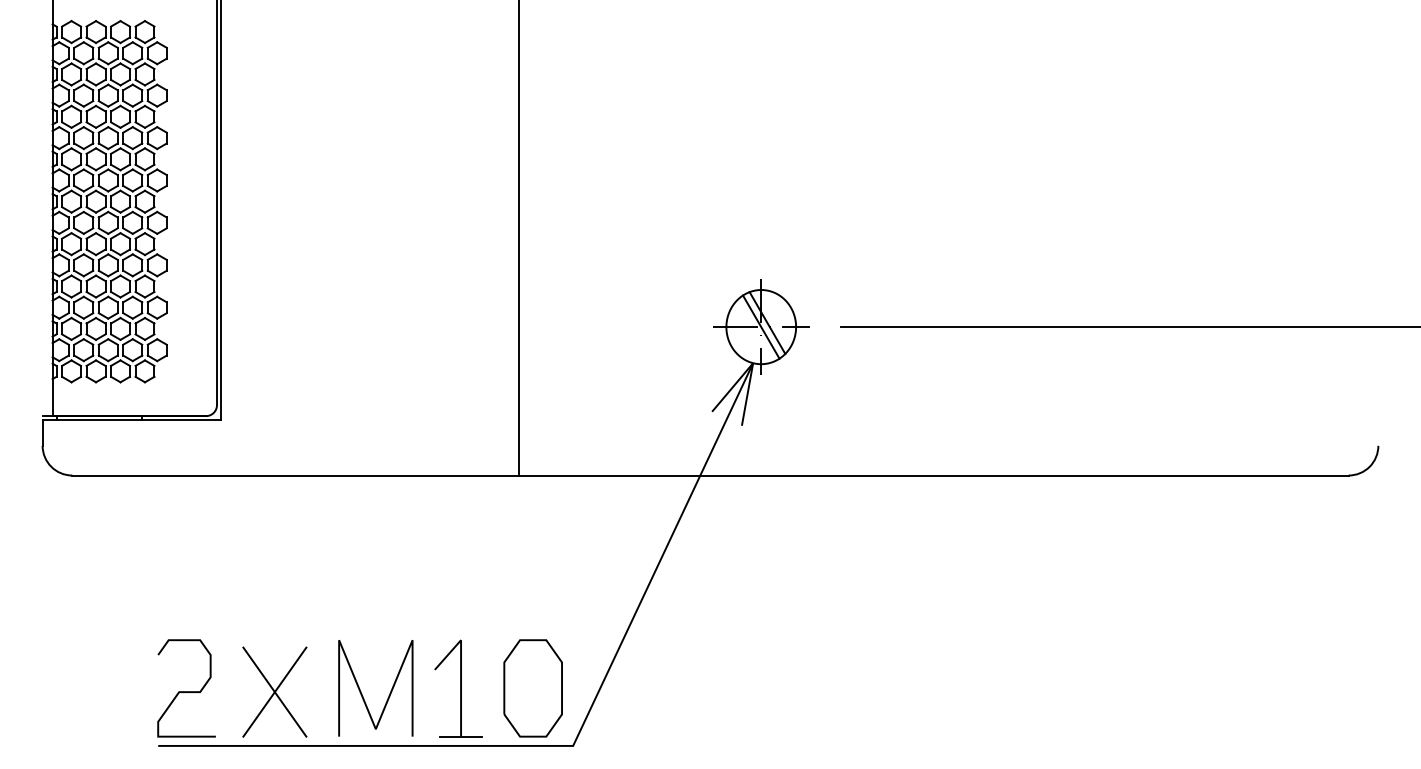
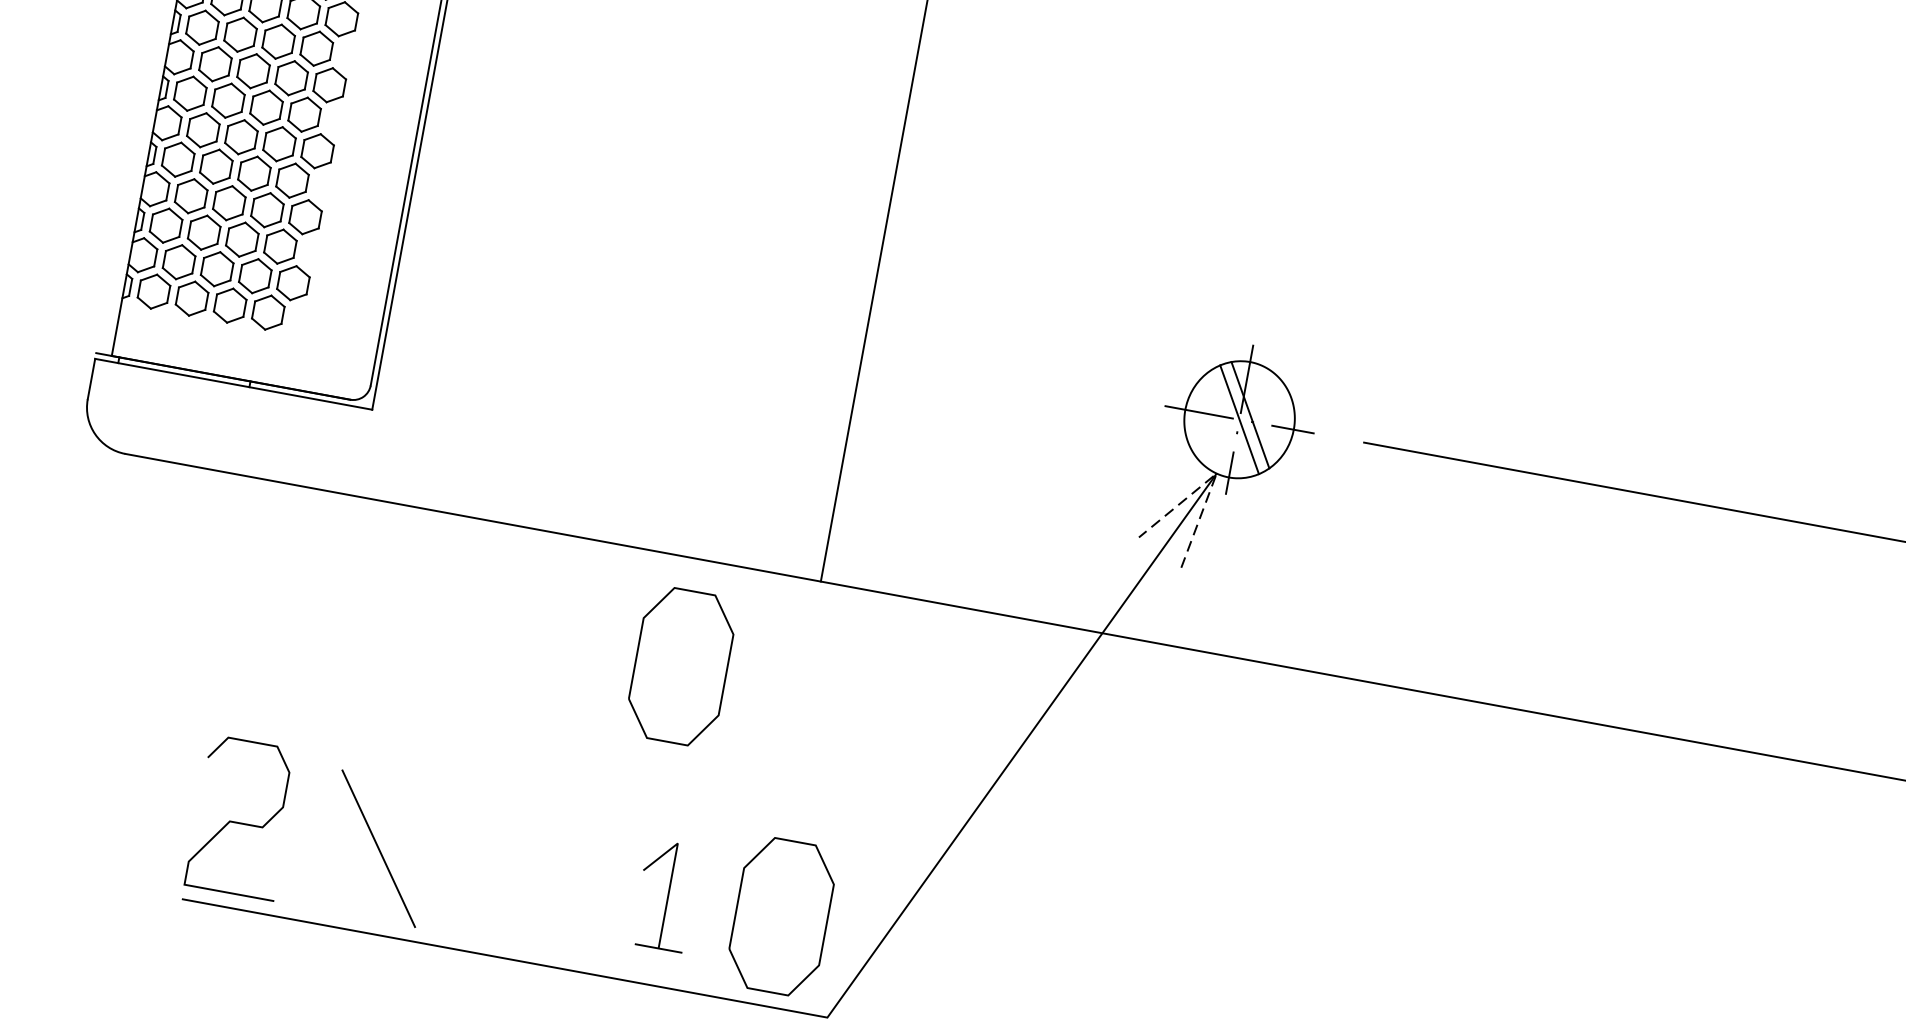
line: (753, 363) -> (1217, 474), solid -> dashed
part: (441, 544) -> (680, 666), added
part: (458, 688) -> (665, 895), size x0.7
line: (274, 691) -> (378, 847), removed
line: (362, 693) -> (514, 875), removed

